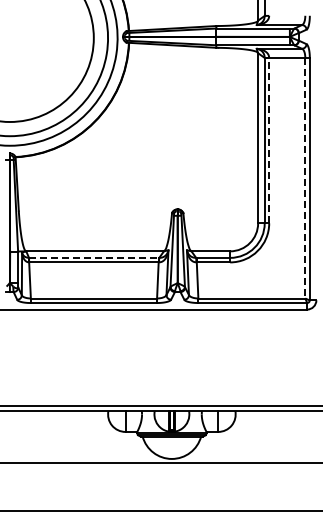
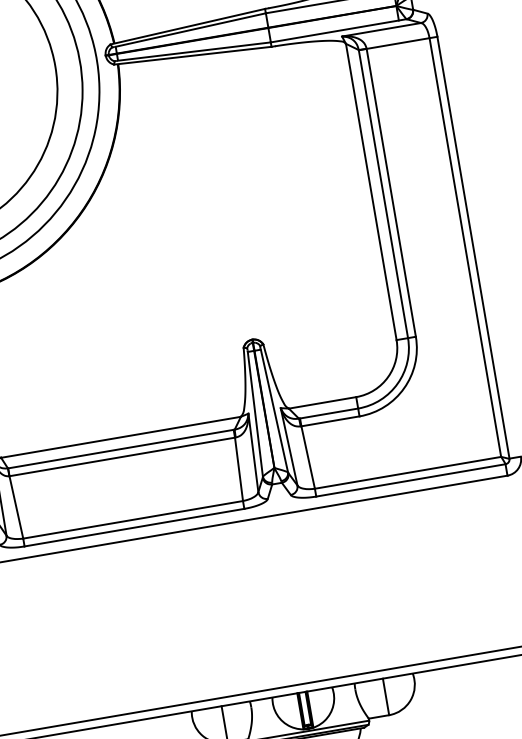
line: (269, 140) -> (391, 192), dashed -> solid
line: (305, 178) -> (465, 247), dashed -> solid
line: (93, 257) -> (120, 448), dashed -> solid

